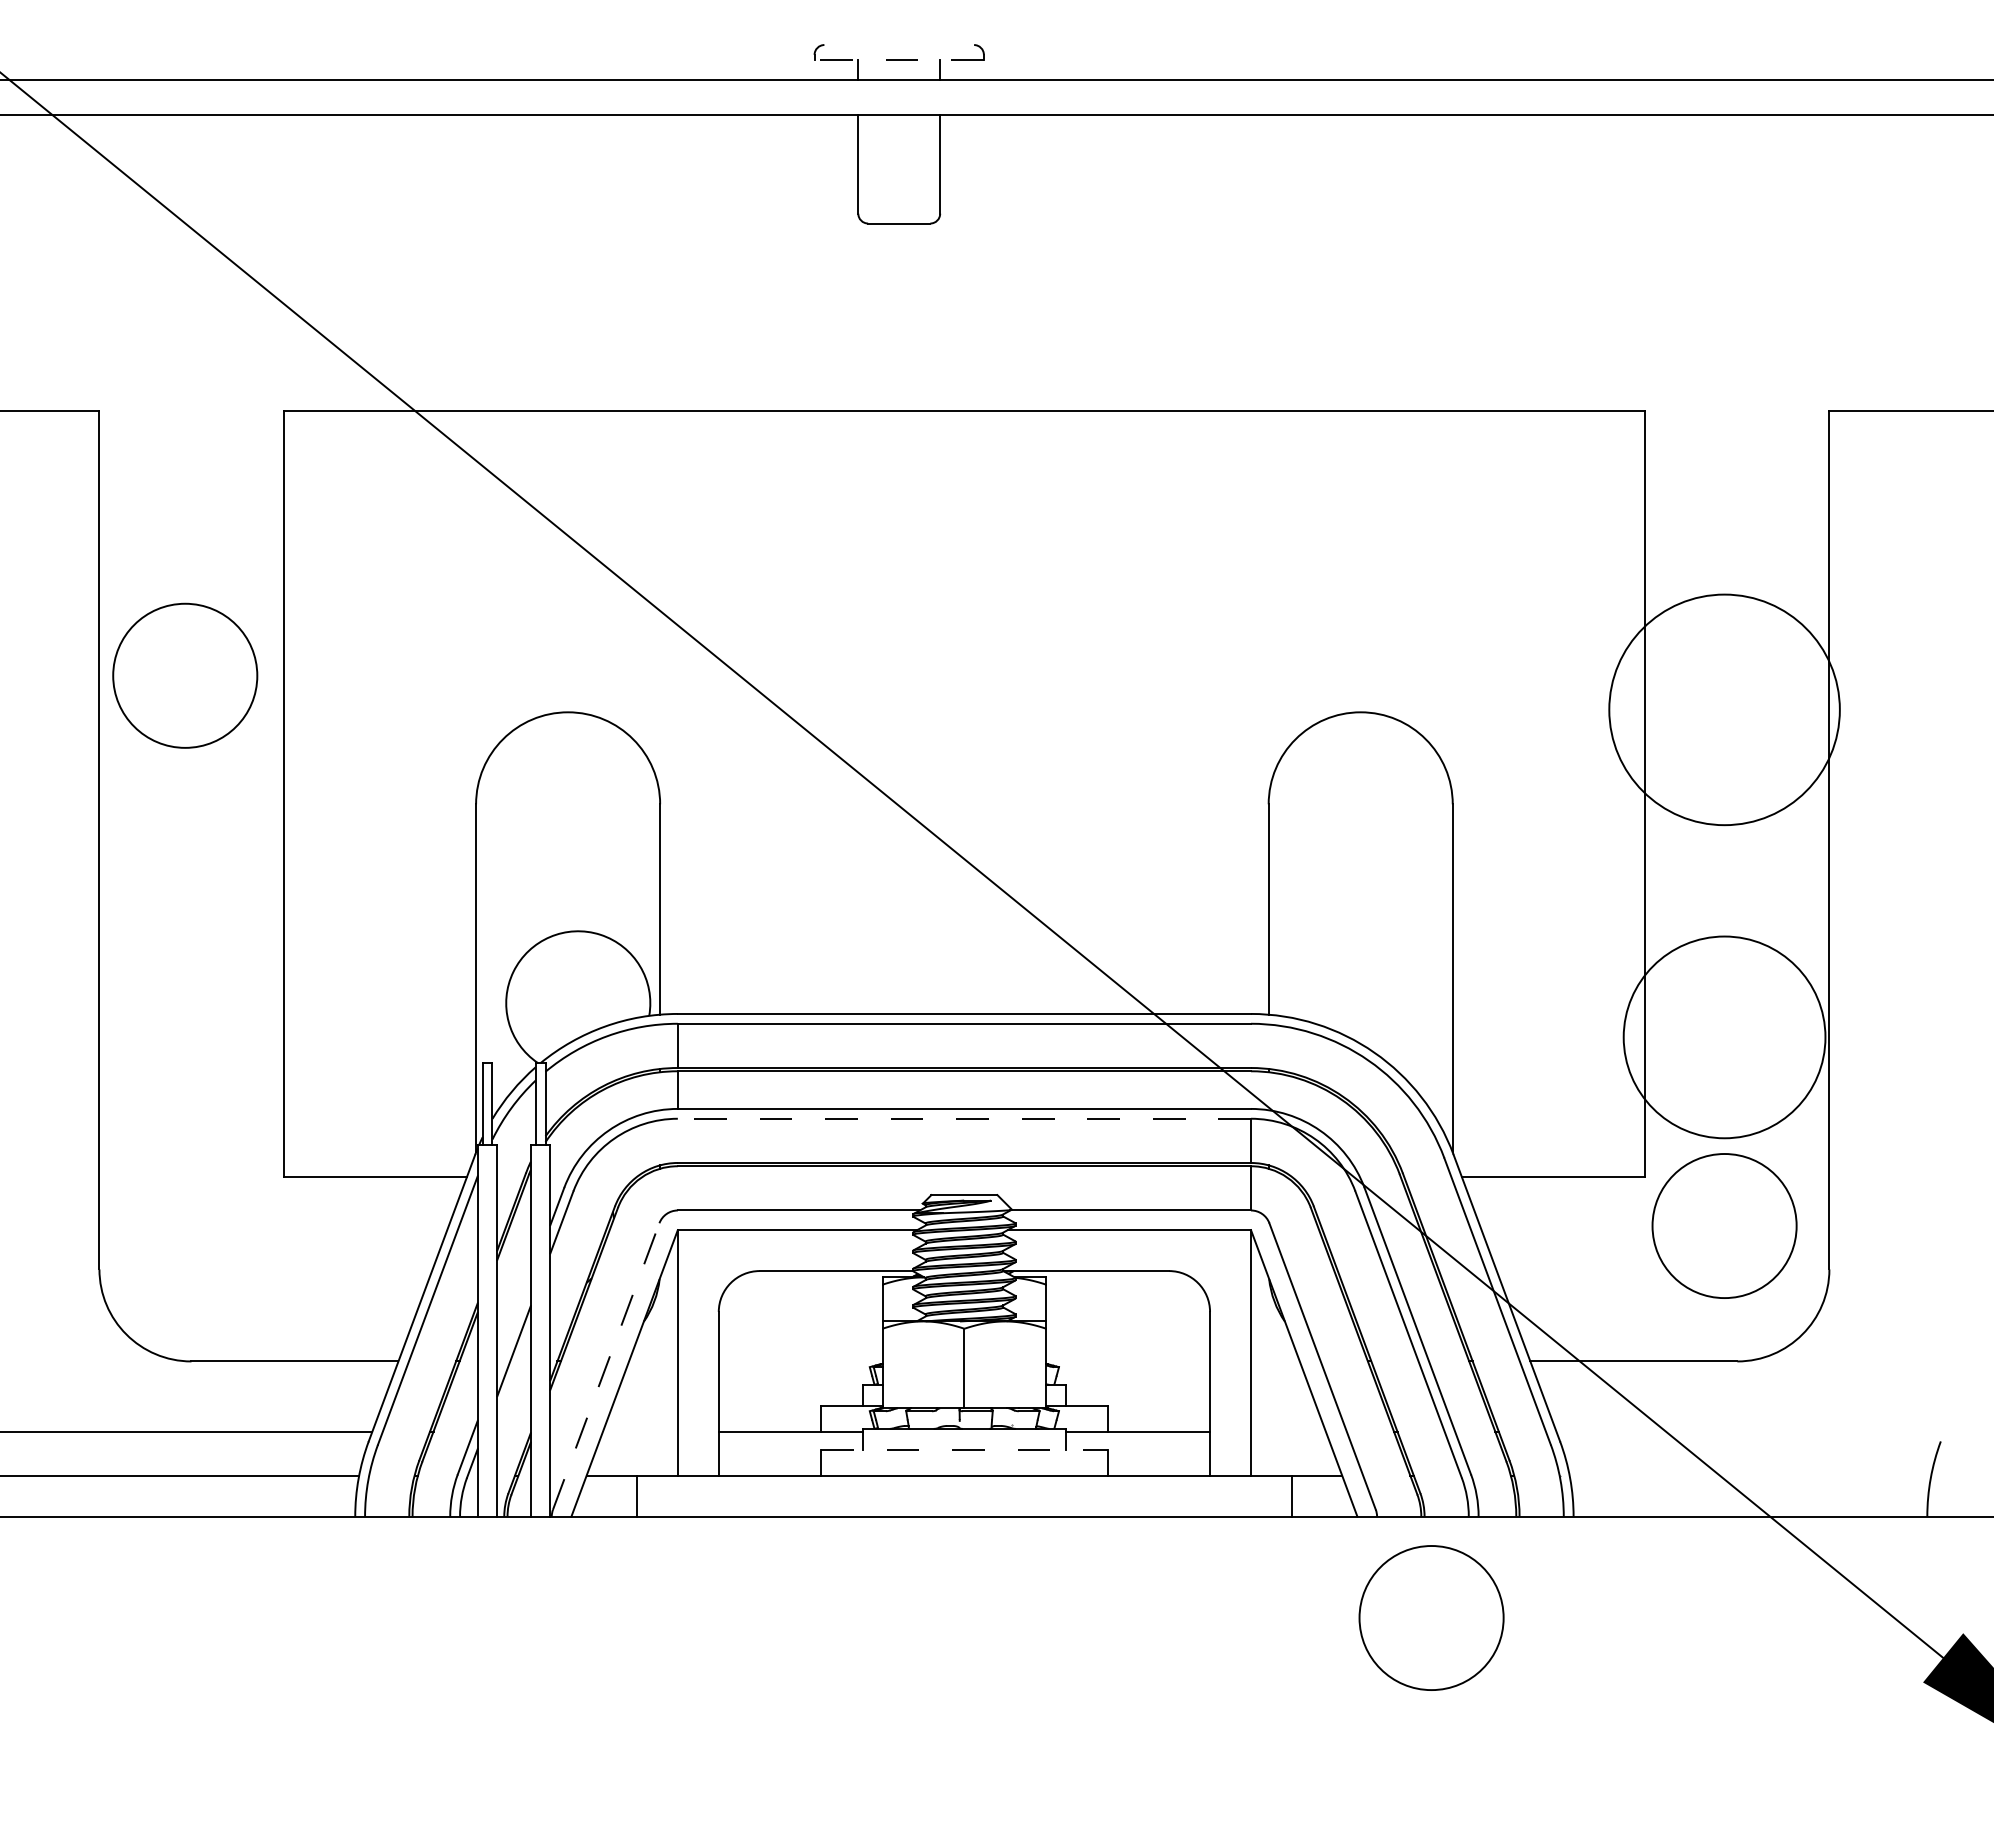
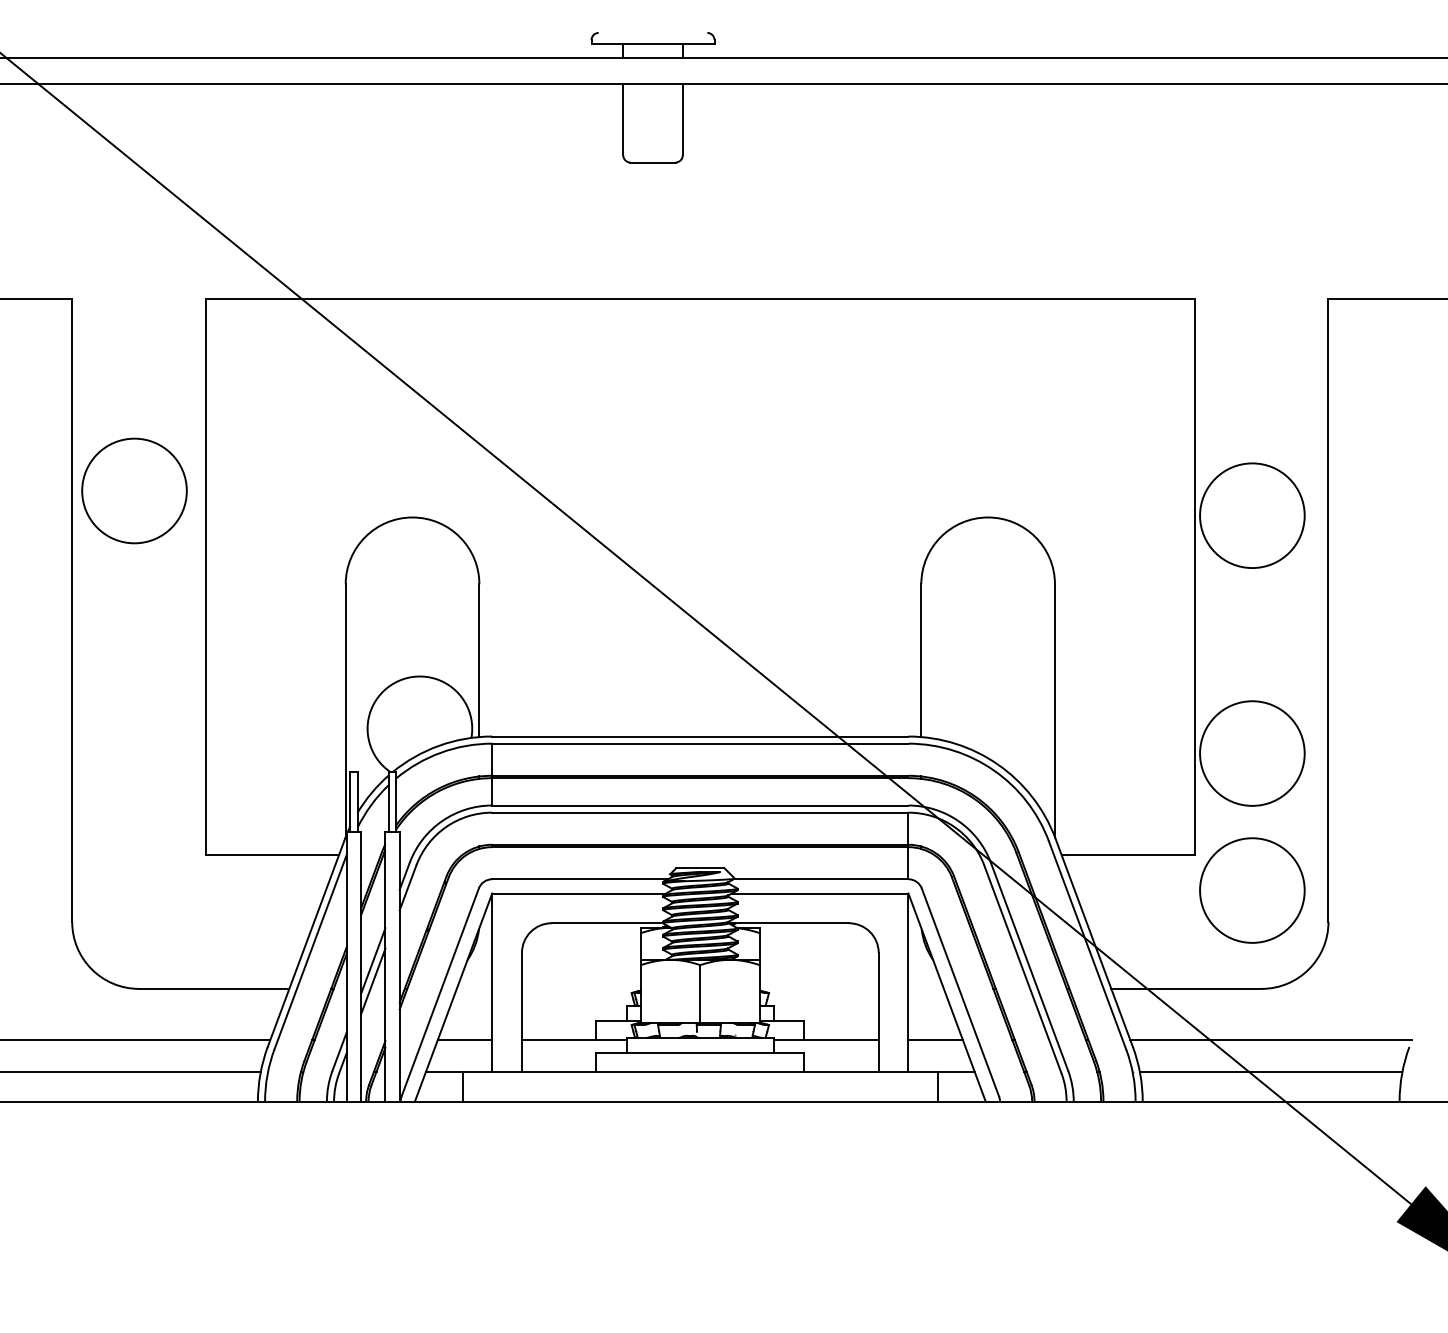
line: (899, 60) -> (653, 44), dashed -> solid
circle: (1724, 709) -> (1252, 515), size x0.62
circle: (1724, 1037) -> (1252, 753), size x0.71
line: (964, 1118) -> (700, 812), dashed -> solid
line: (513, 1322) -> (372, 960), added
line: (606, 1366) -> (440, 992), dashed -> solid
line: (639, 1431) -> (464, 1039), added
line: (1288, 1431) -> (935, 1039), added
line: (1750, 1431) -> (1271, 1039), added
line: (964, 1449) -> (700, 1052), dashed -> solid
line: (1750, 1475) -> (1271, 1071), added
circle: (1431, 1617) -> (1039, 1174), removed

